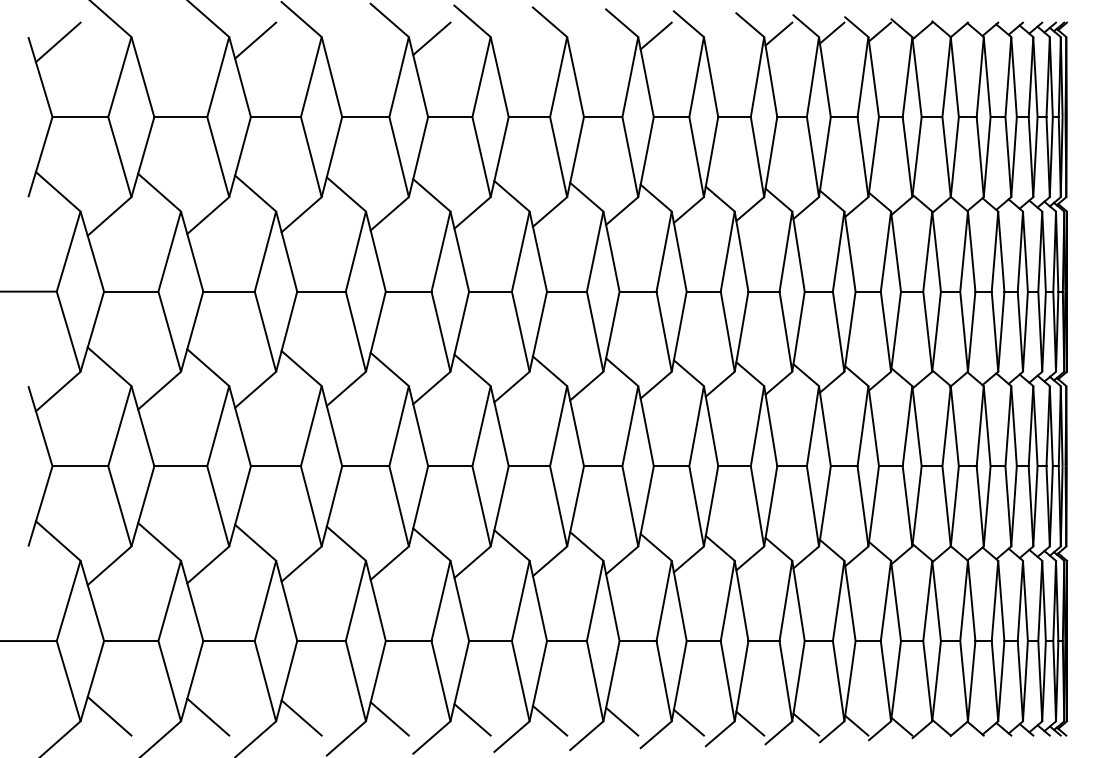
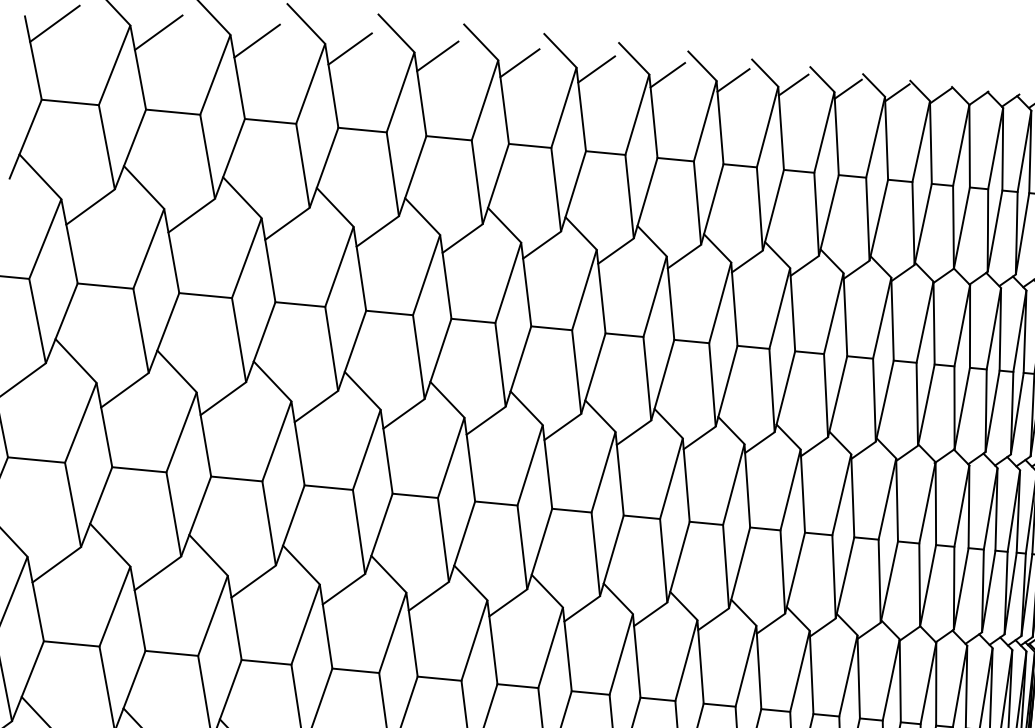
line: (719, 34) -> (732, 79), added
line: (586, 36) -> (596, 68), added
line: (511, 37) -> (519, 62), added
line: (345, 39) -> (349, 48), added
line: (159, 41) -> (158, 32), added

